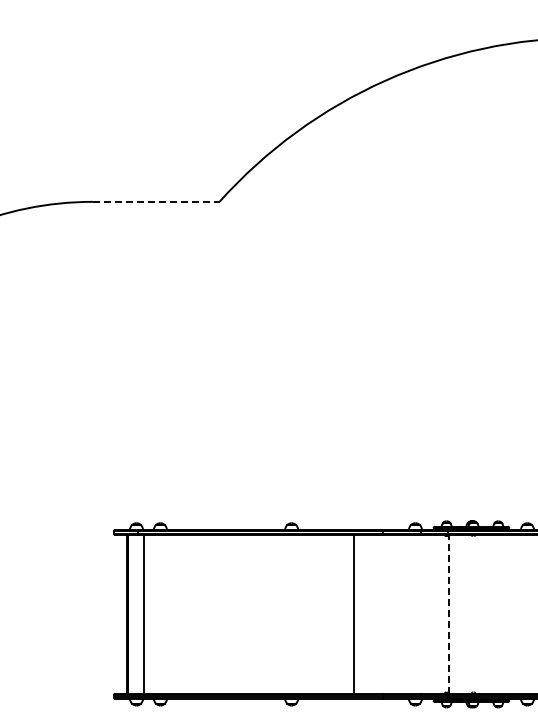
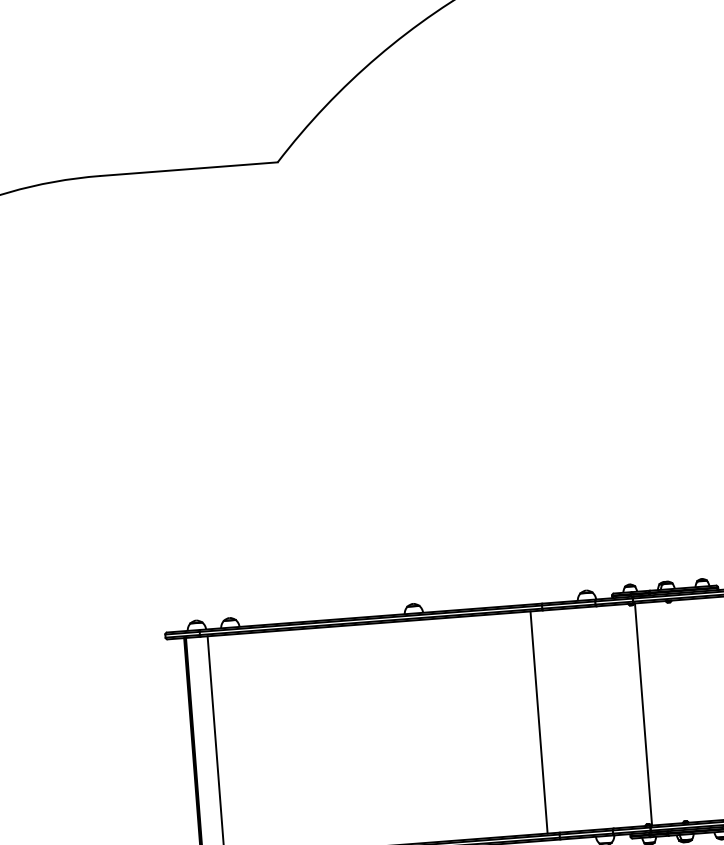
line: (156, 201) -> (189, 168), dashed -> solid
line: (353, 613) -> (538, 721), moved
line: (449, 613) -> (643, 713), dashed -> solid

